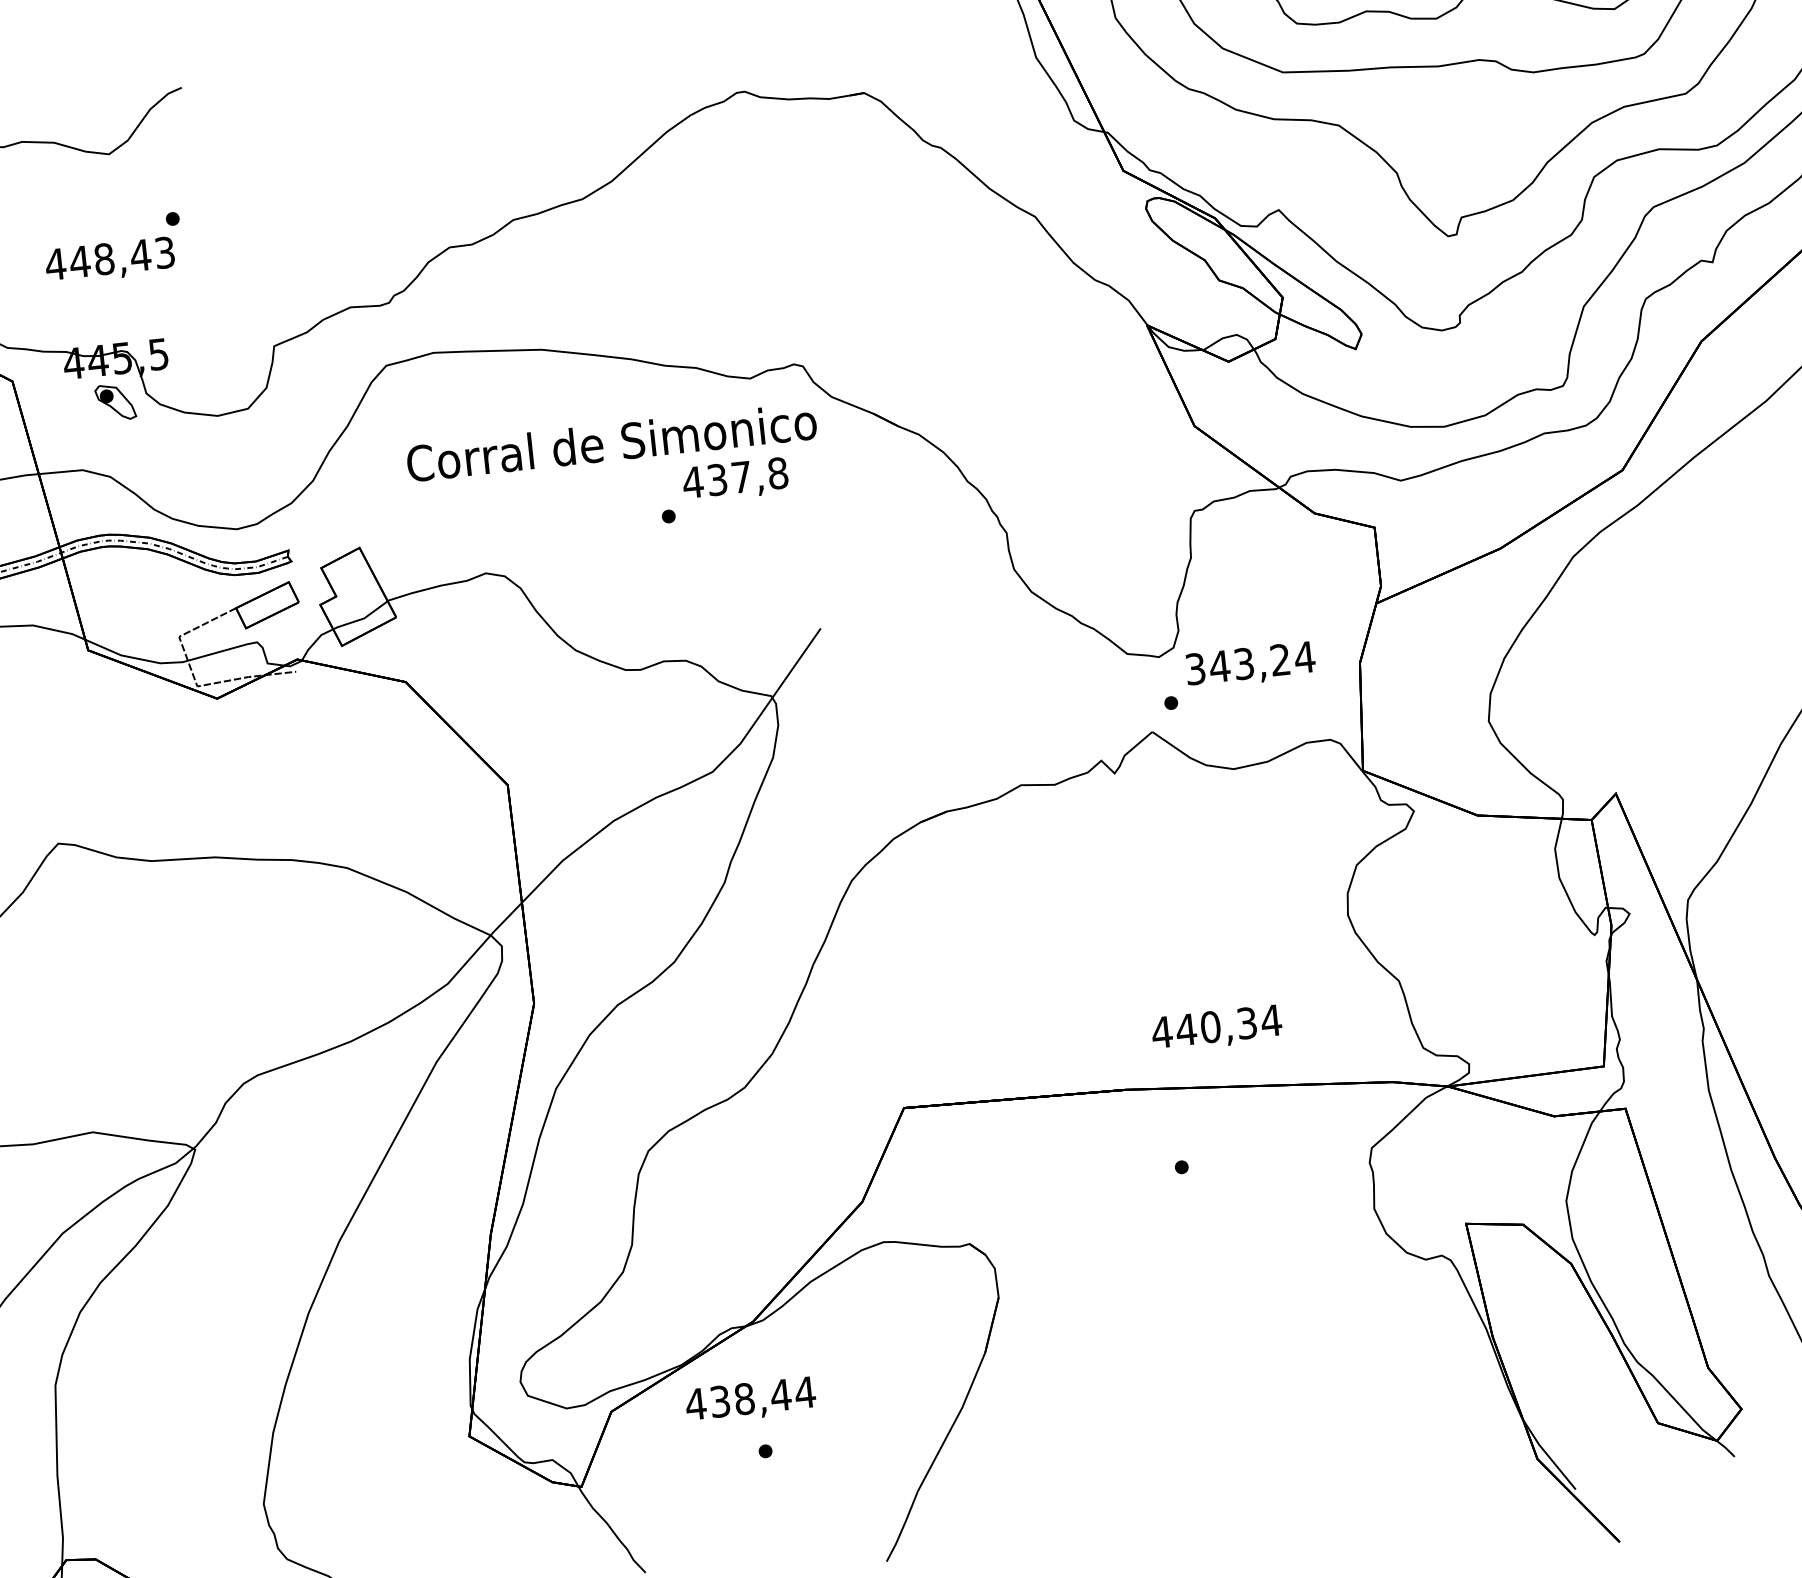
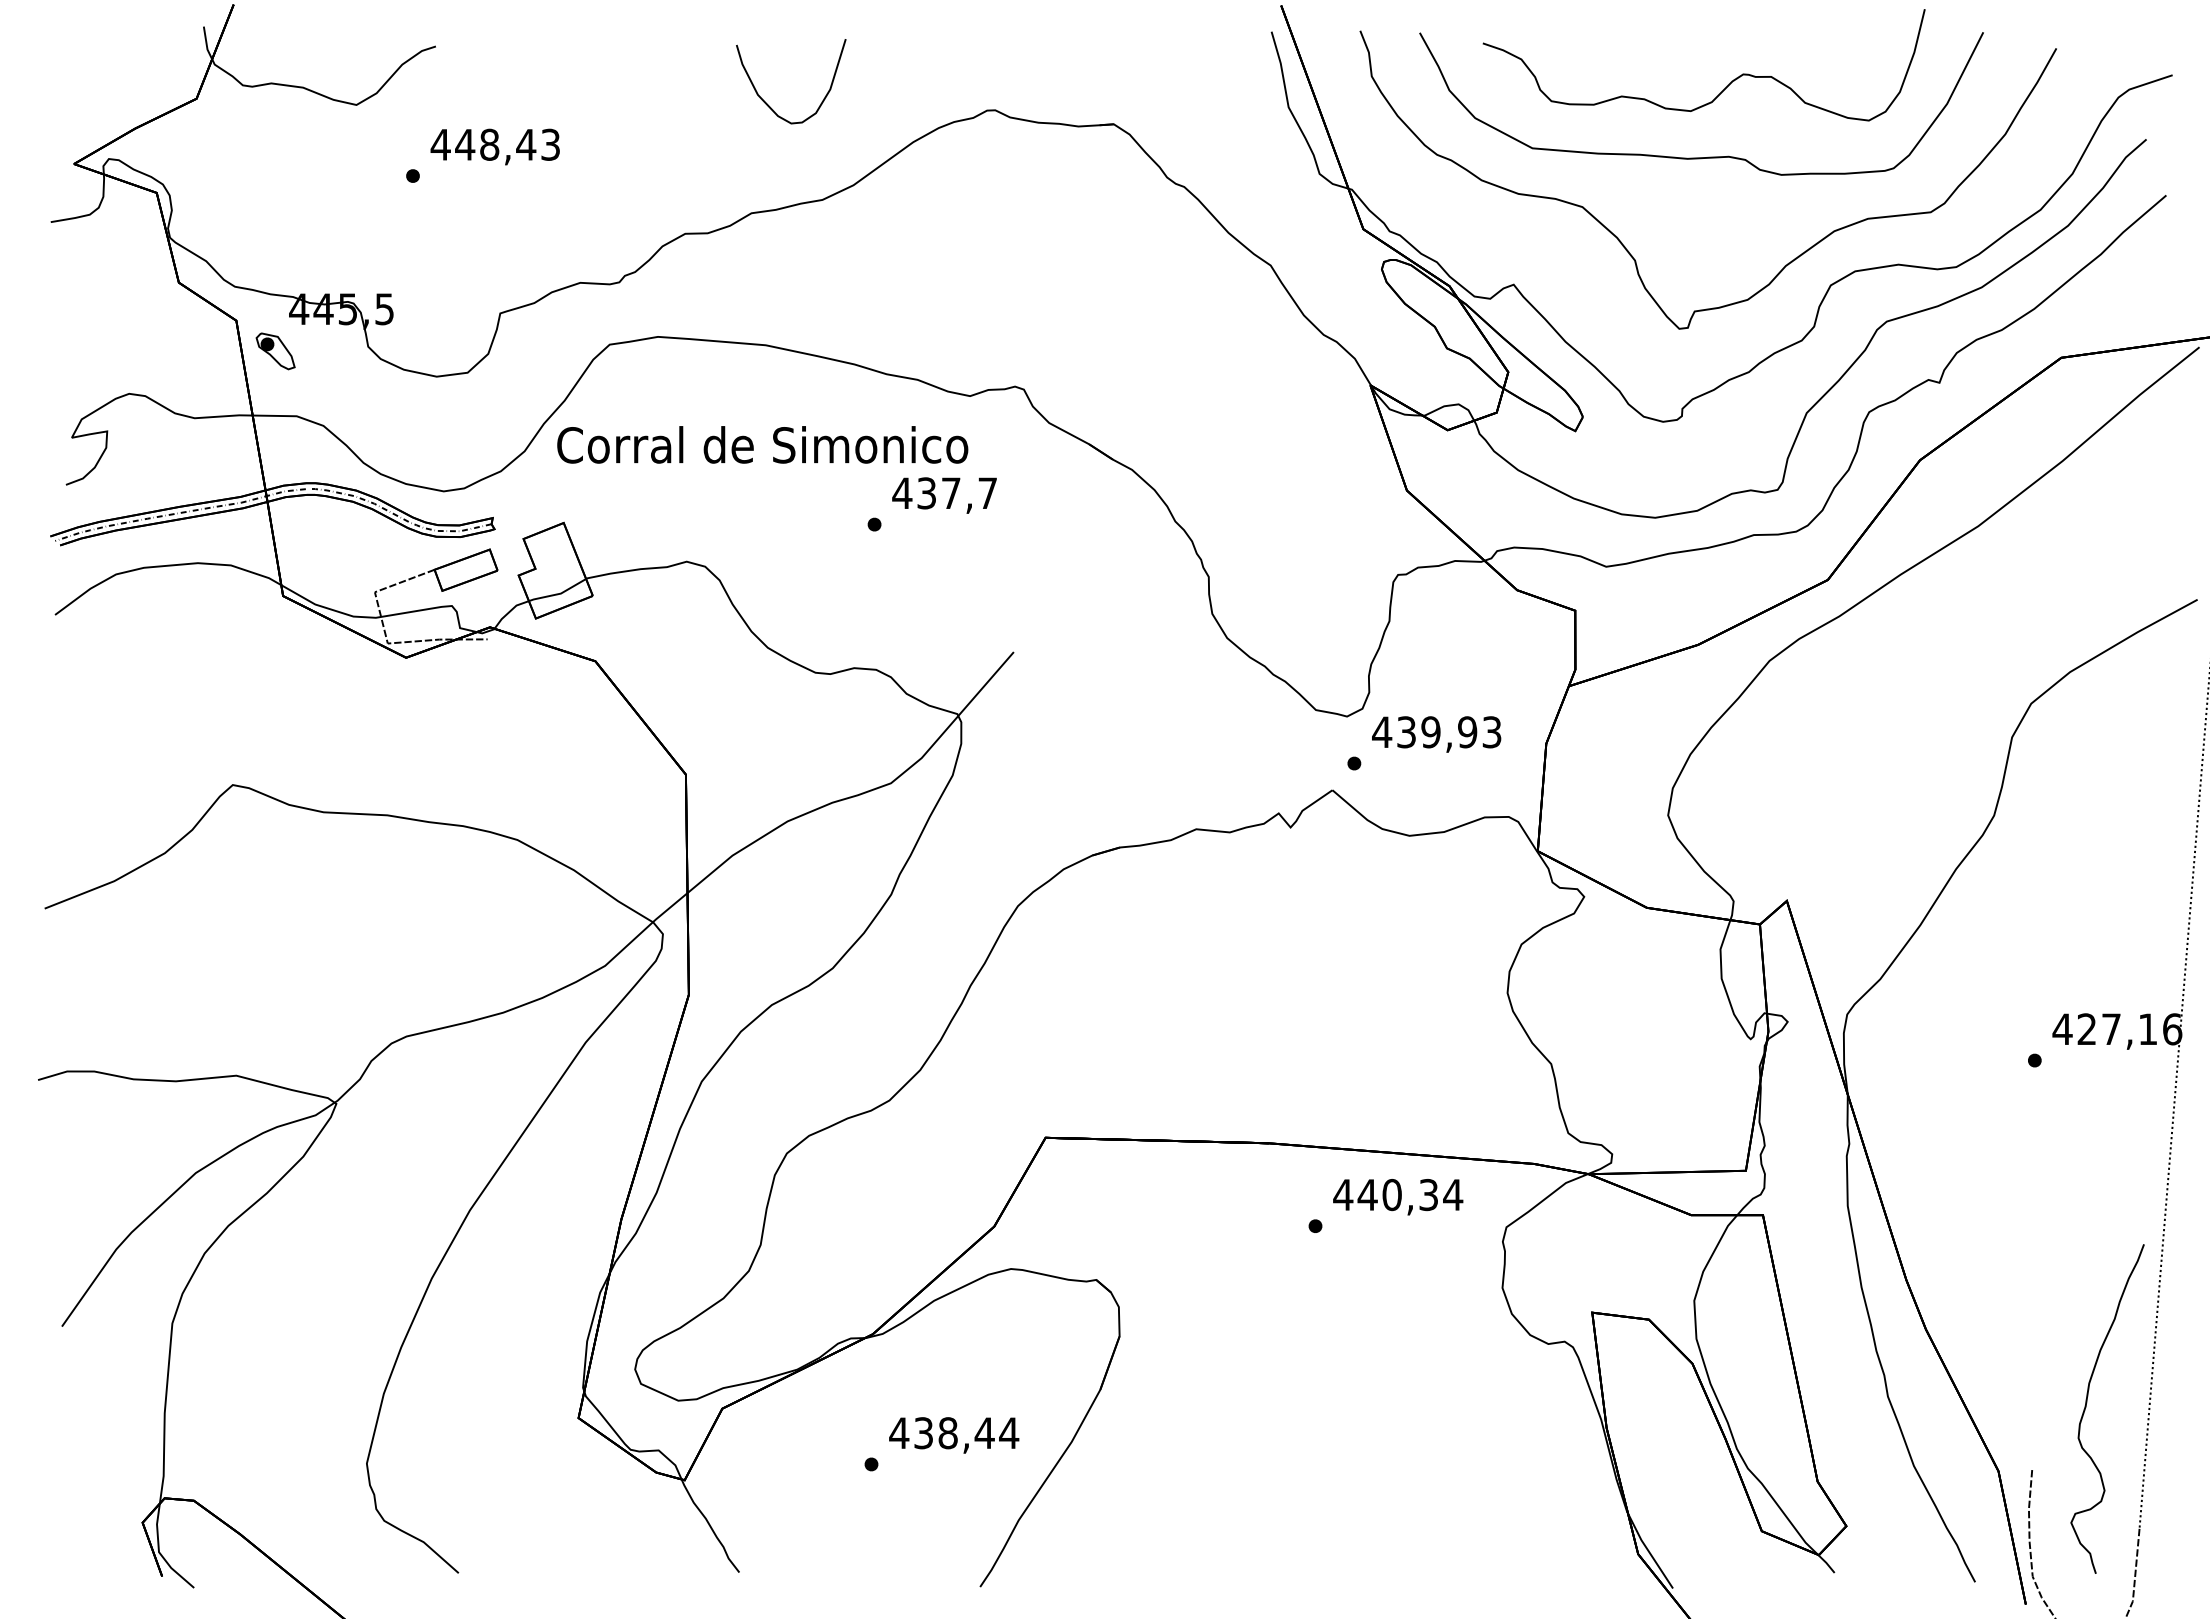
curve: (518, 110) -> (768, 104), added
text: (109, 260) -> (494, 146), moved
part: (115, 402) -> (275, 351), moved
text: (611, 442) -> (762, 444), moved
text: (777, 473) -> (987, 493), 437,8 -> 437,7
text: (1250, 663) -> (1437, 732), 343,24 -> 439,93
text: (1217, 1029) -> (1398, 1197), moved
text: (751, 1400) -> (954, 1435), moved

